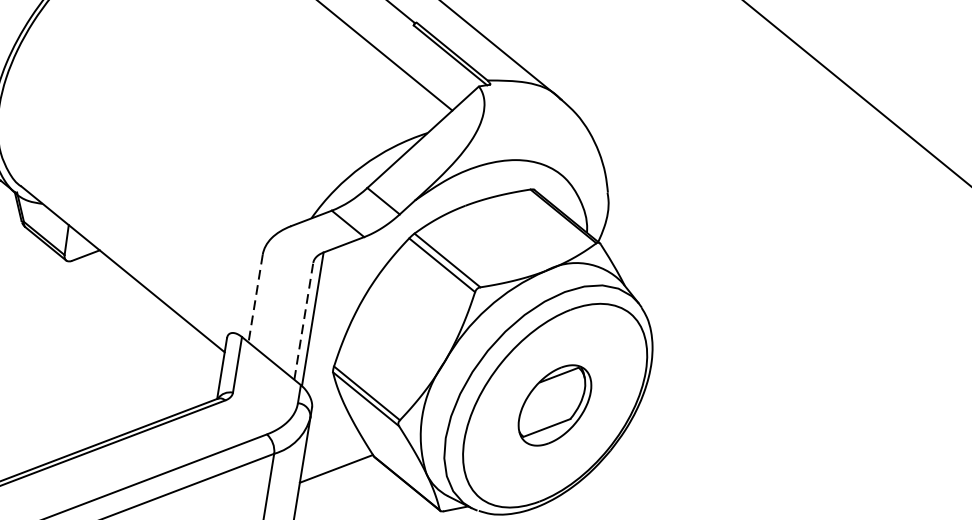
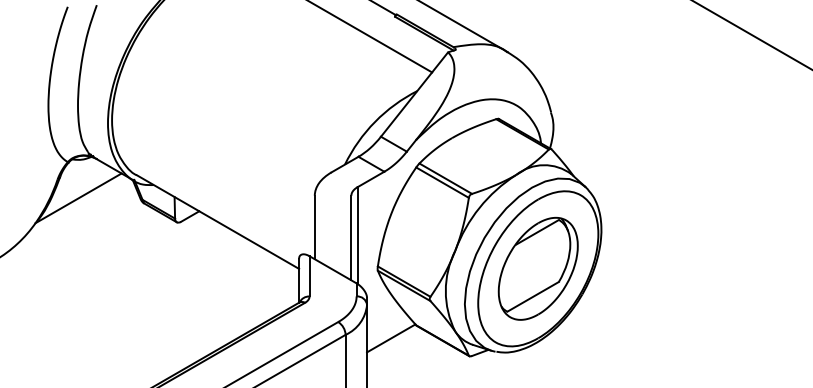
line: (255, 298) -> (314, 227), dashed -> solid
line: (304, 320) -> (351, 237), dashed -> solid
part: (554, 405) -> (537, 268), size x1.67

